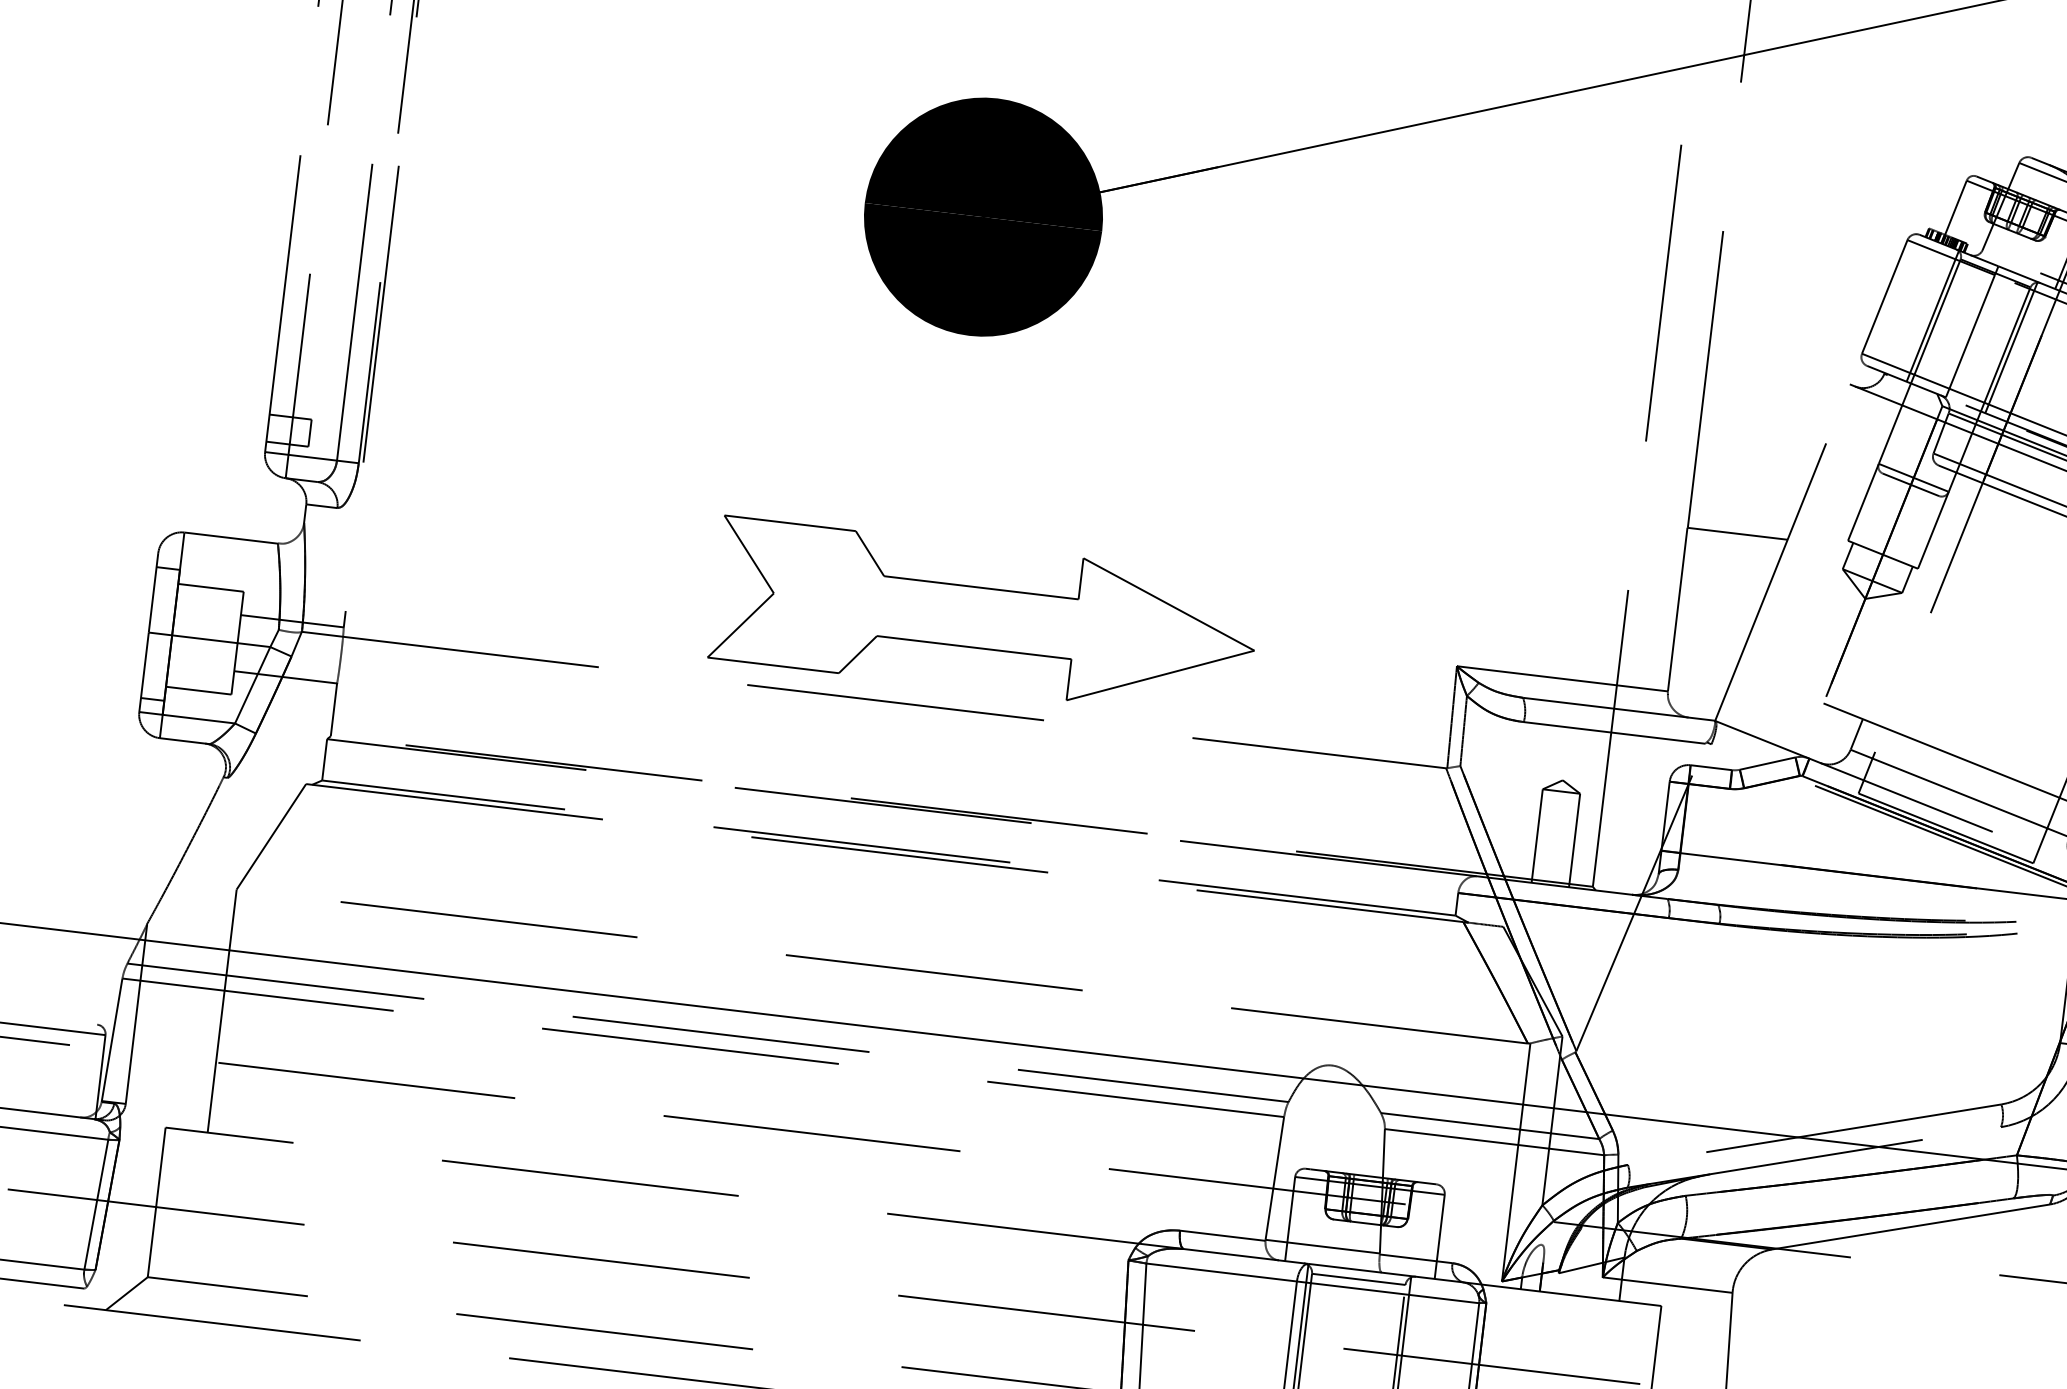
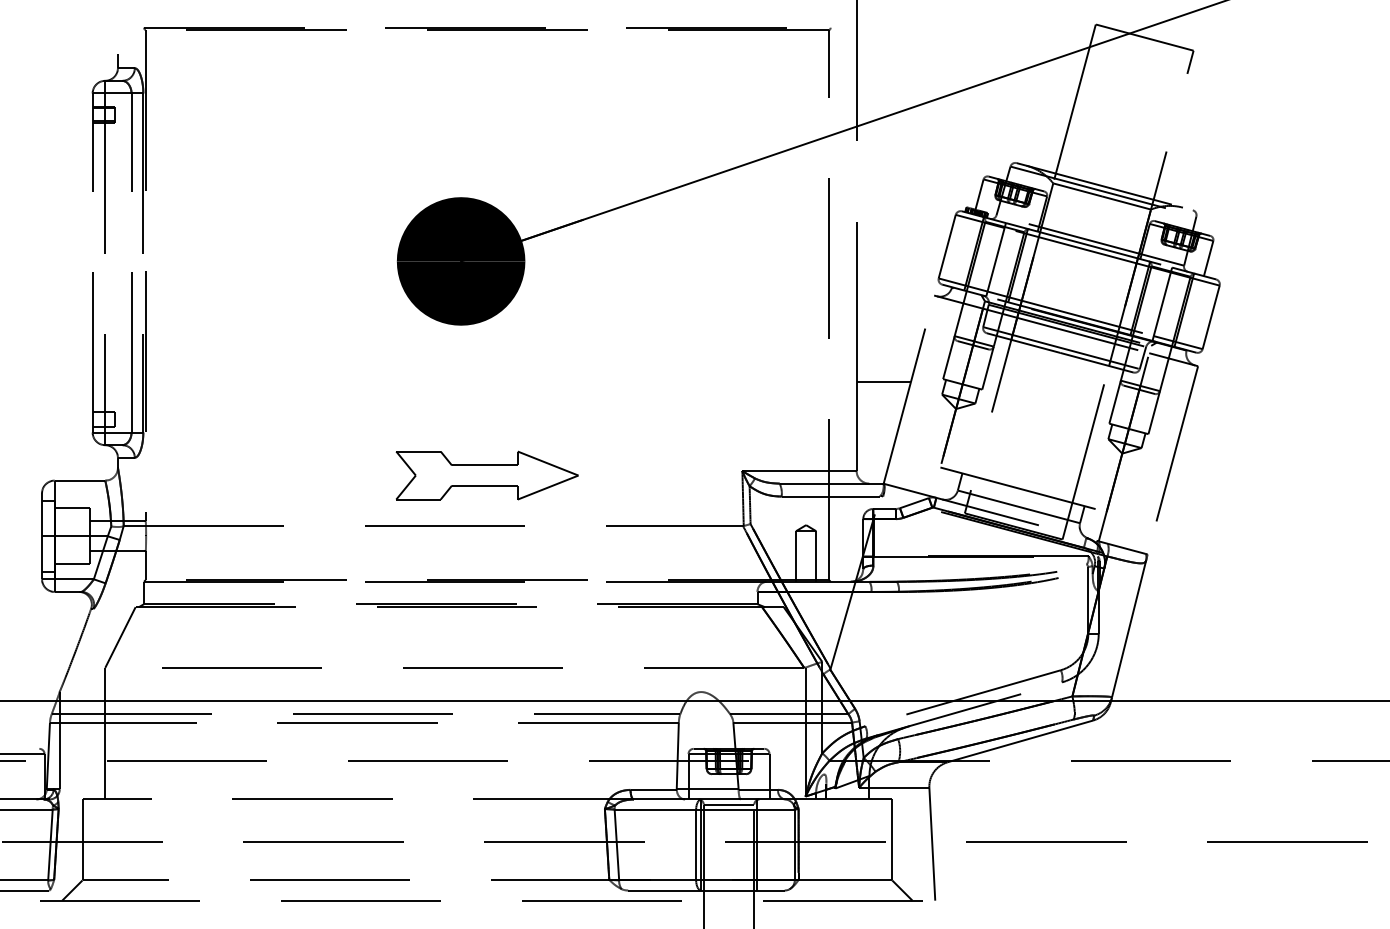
part: (983, 618) -> (486, 475), size x0.62

